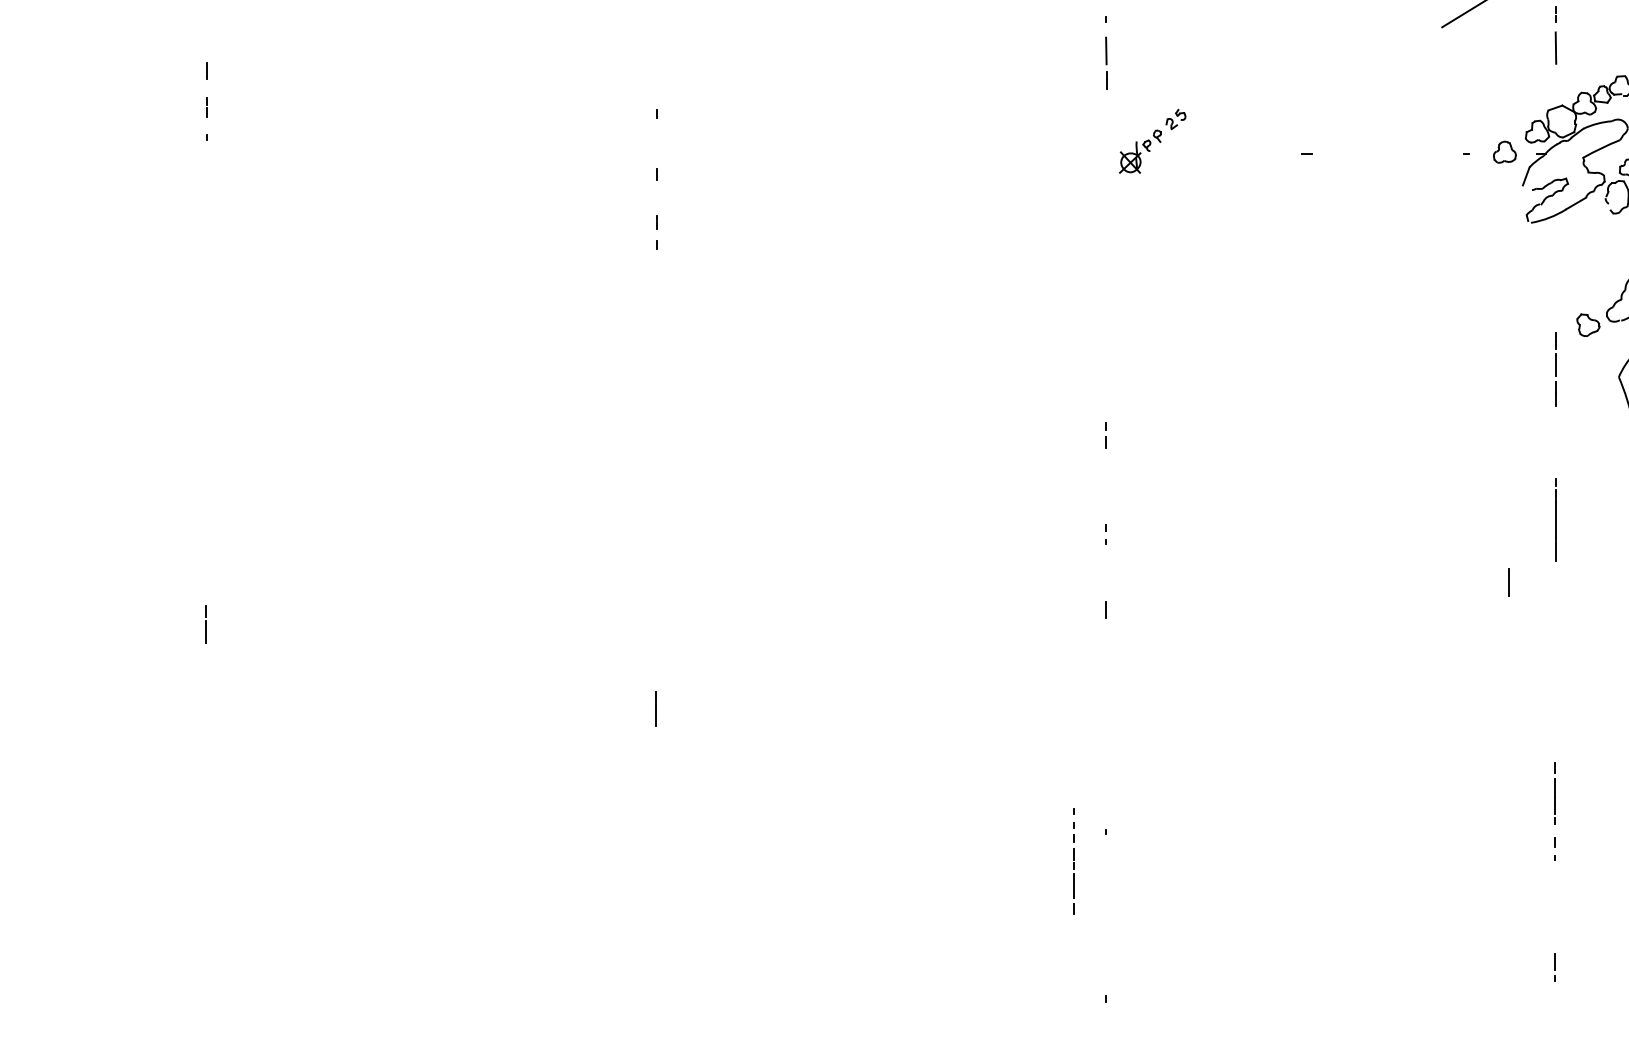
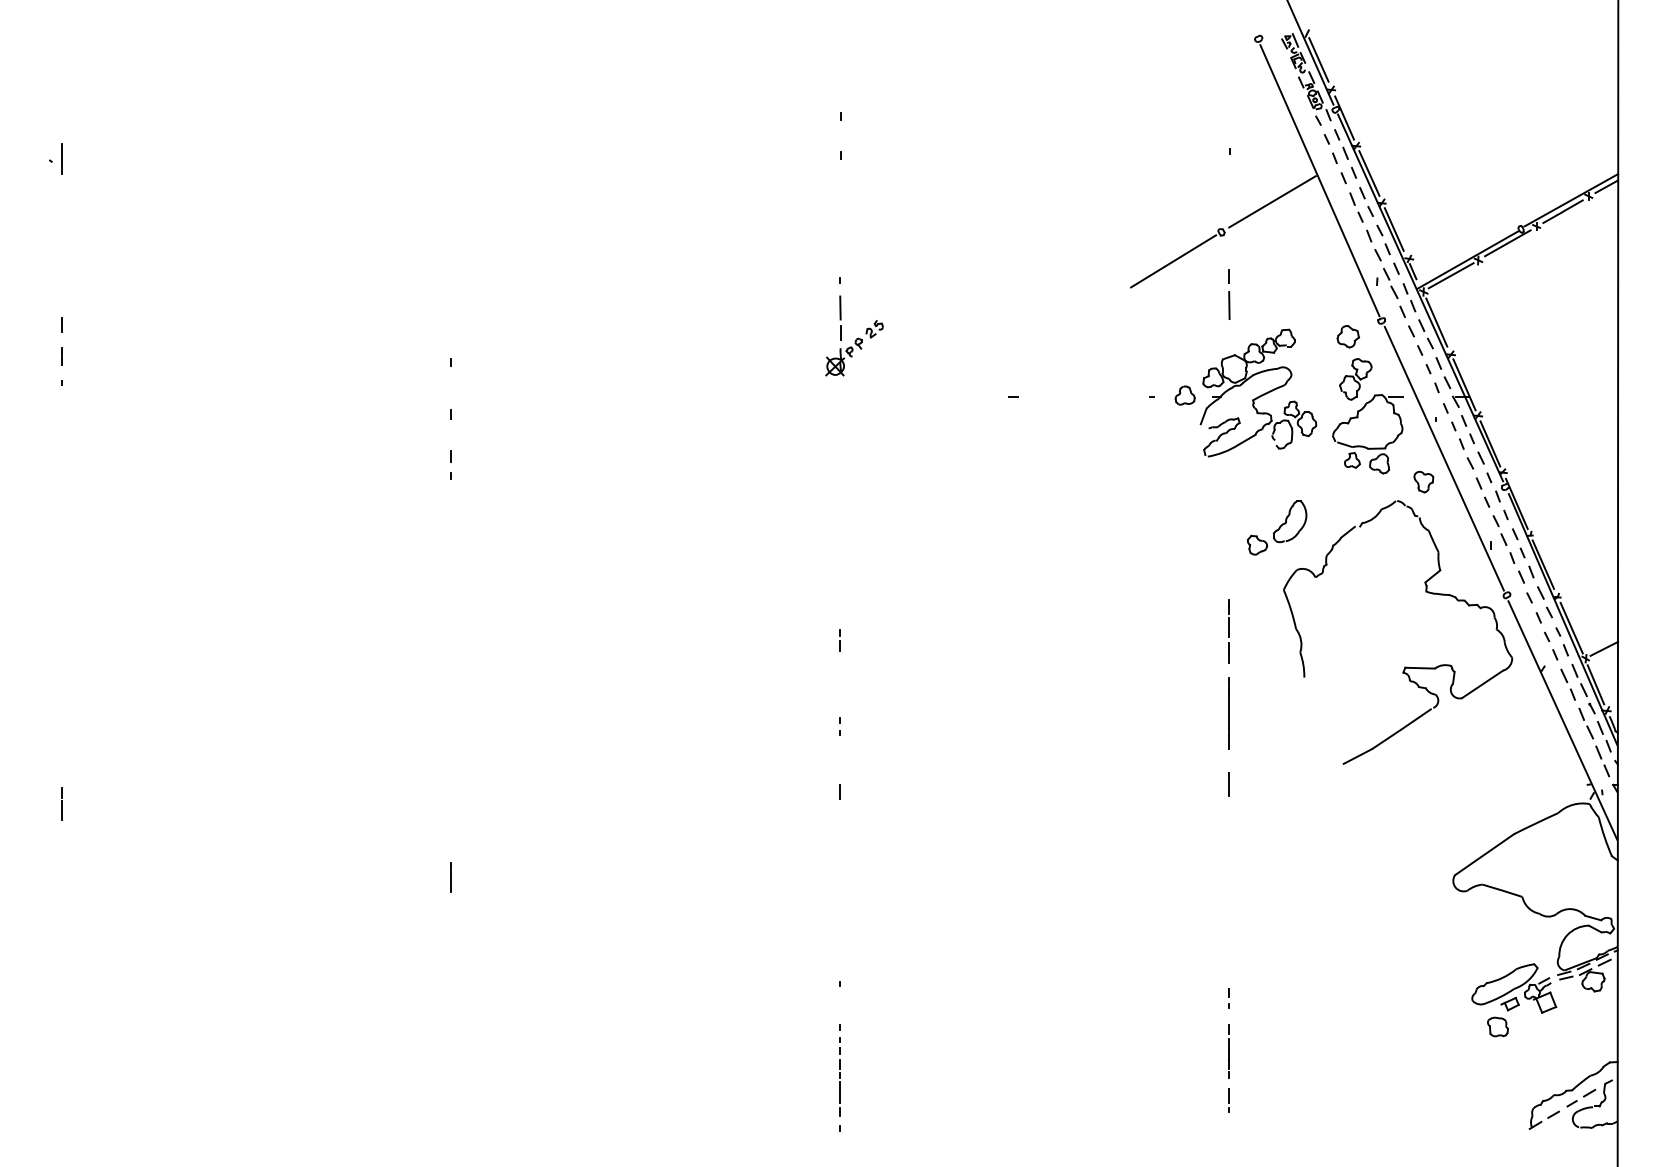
part: (1152, 141) -> (854, 348), moved
line: (1554, 369) -> (1228, 631), moved
line: (1508, 583) -> (1228, 784), moved
line: (1554, 793) -> (1228, 1051), moved
line: (1074, 859) -> (839, 1069), moved

